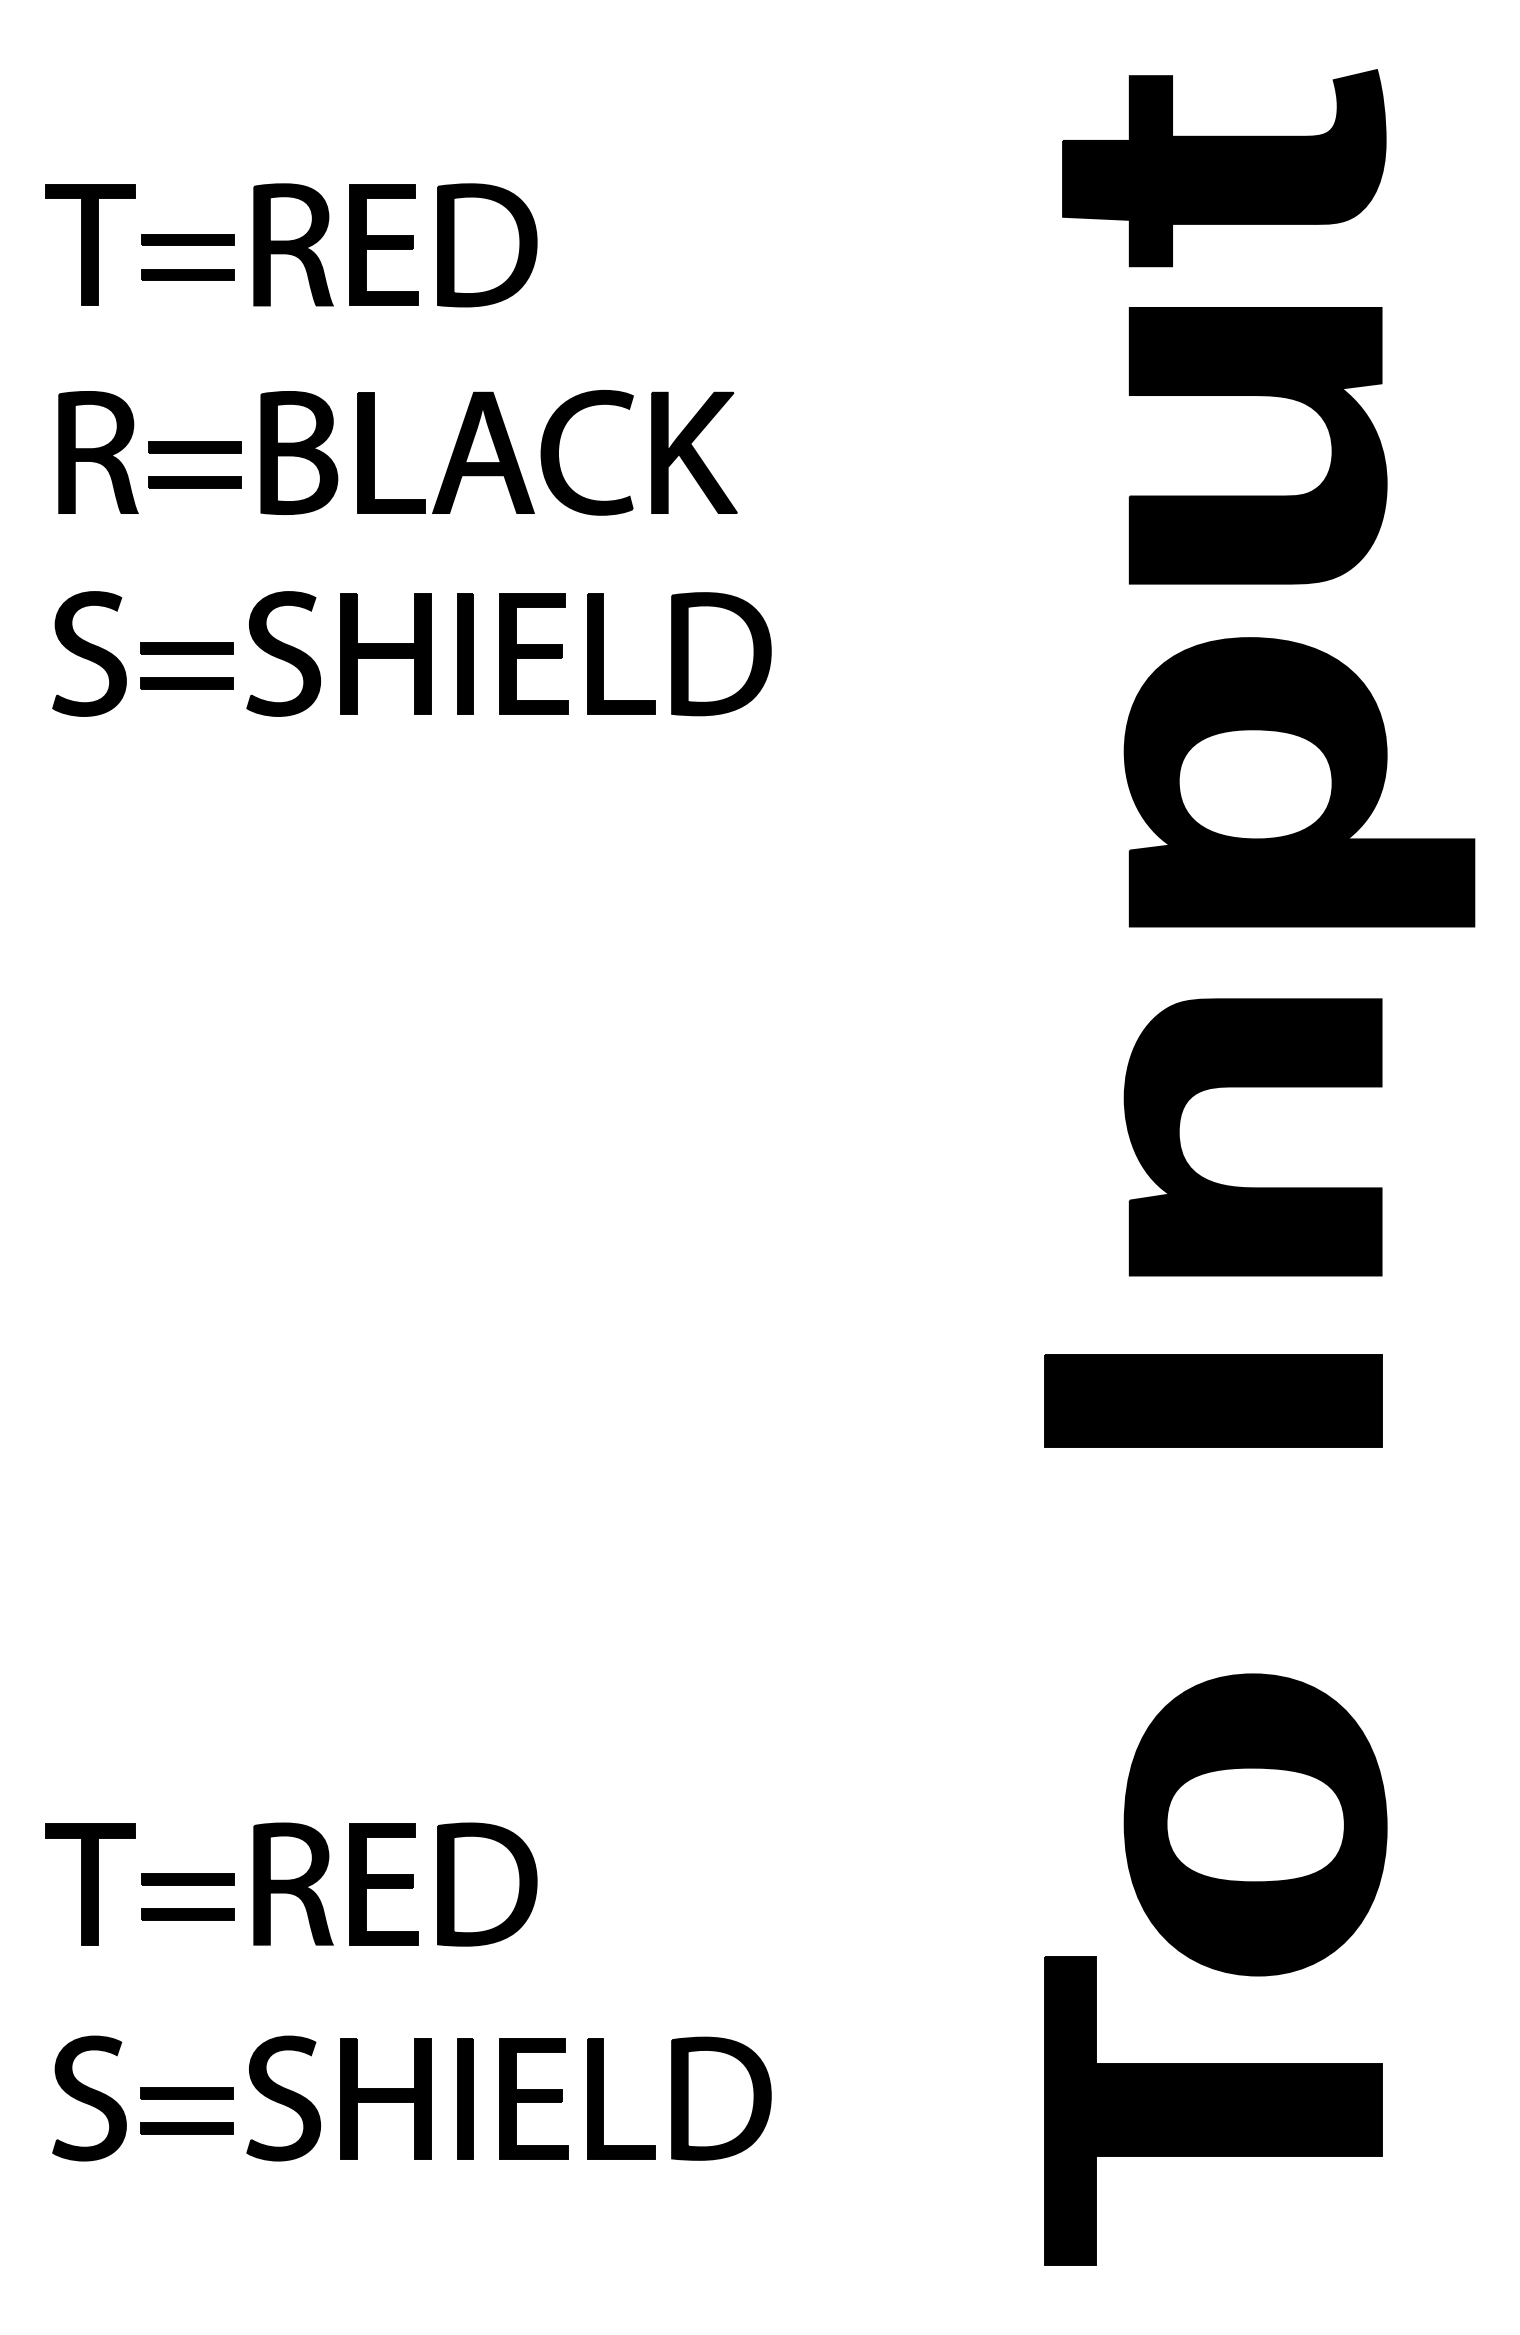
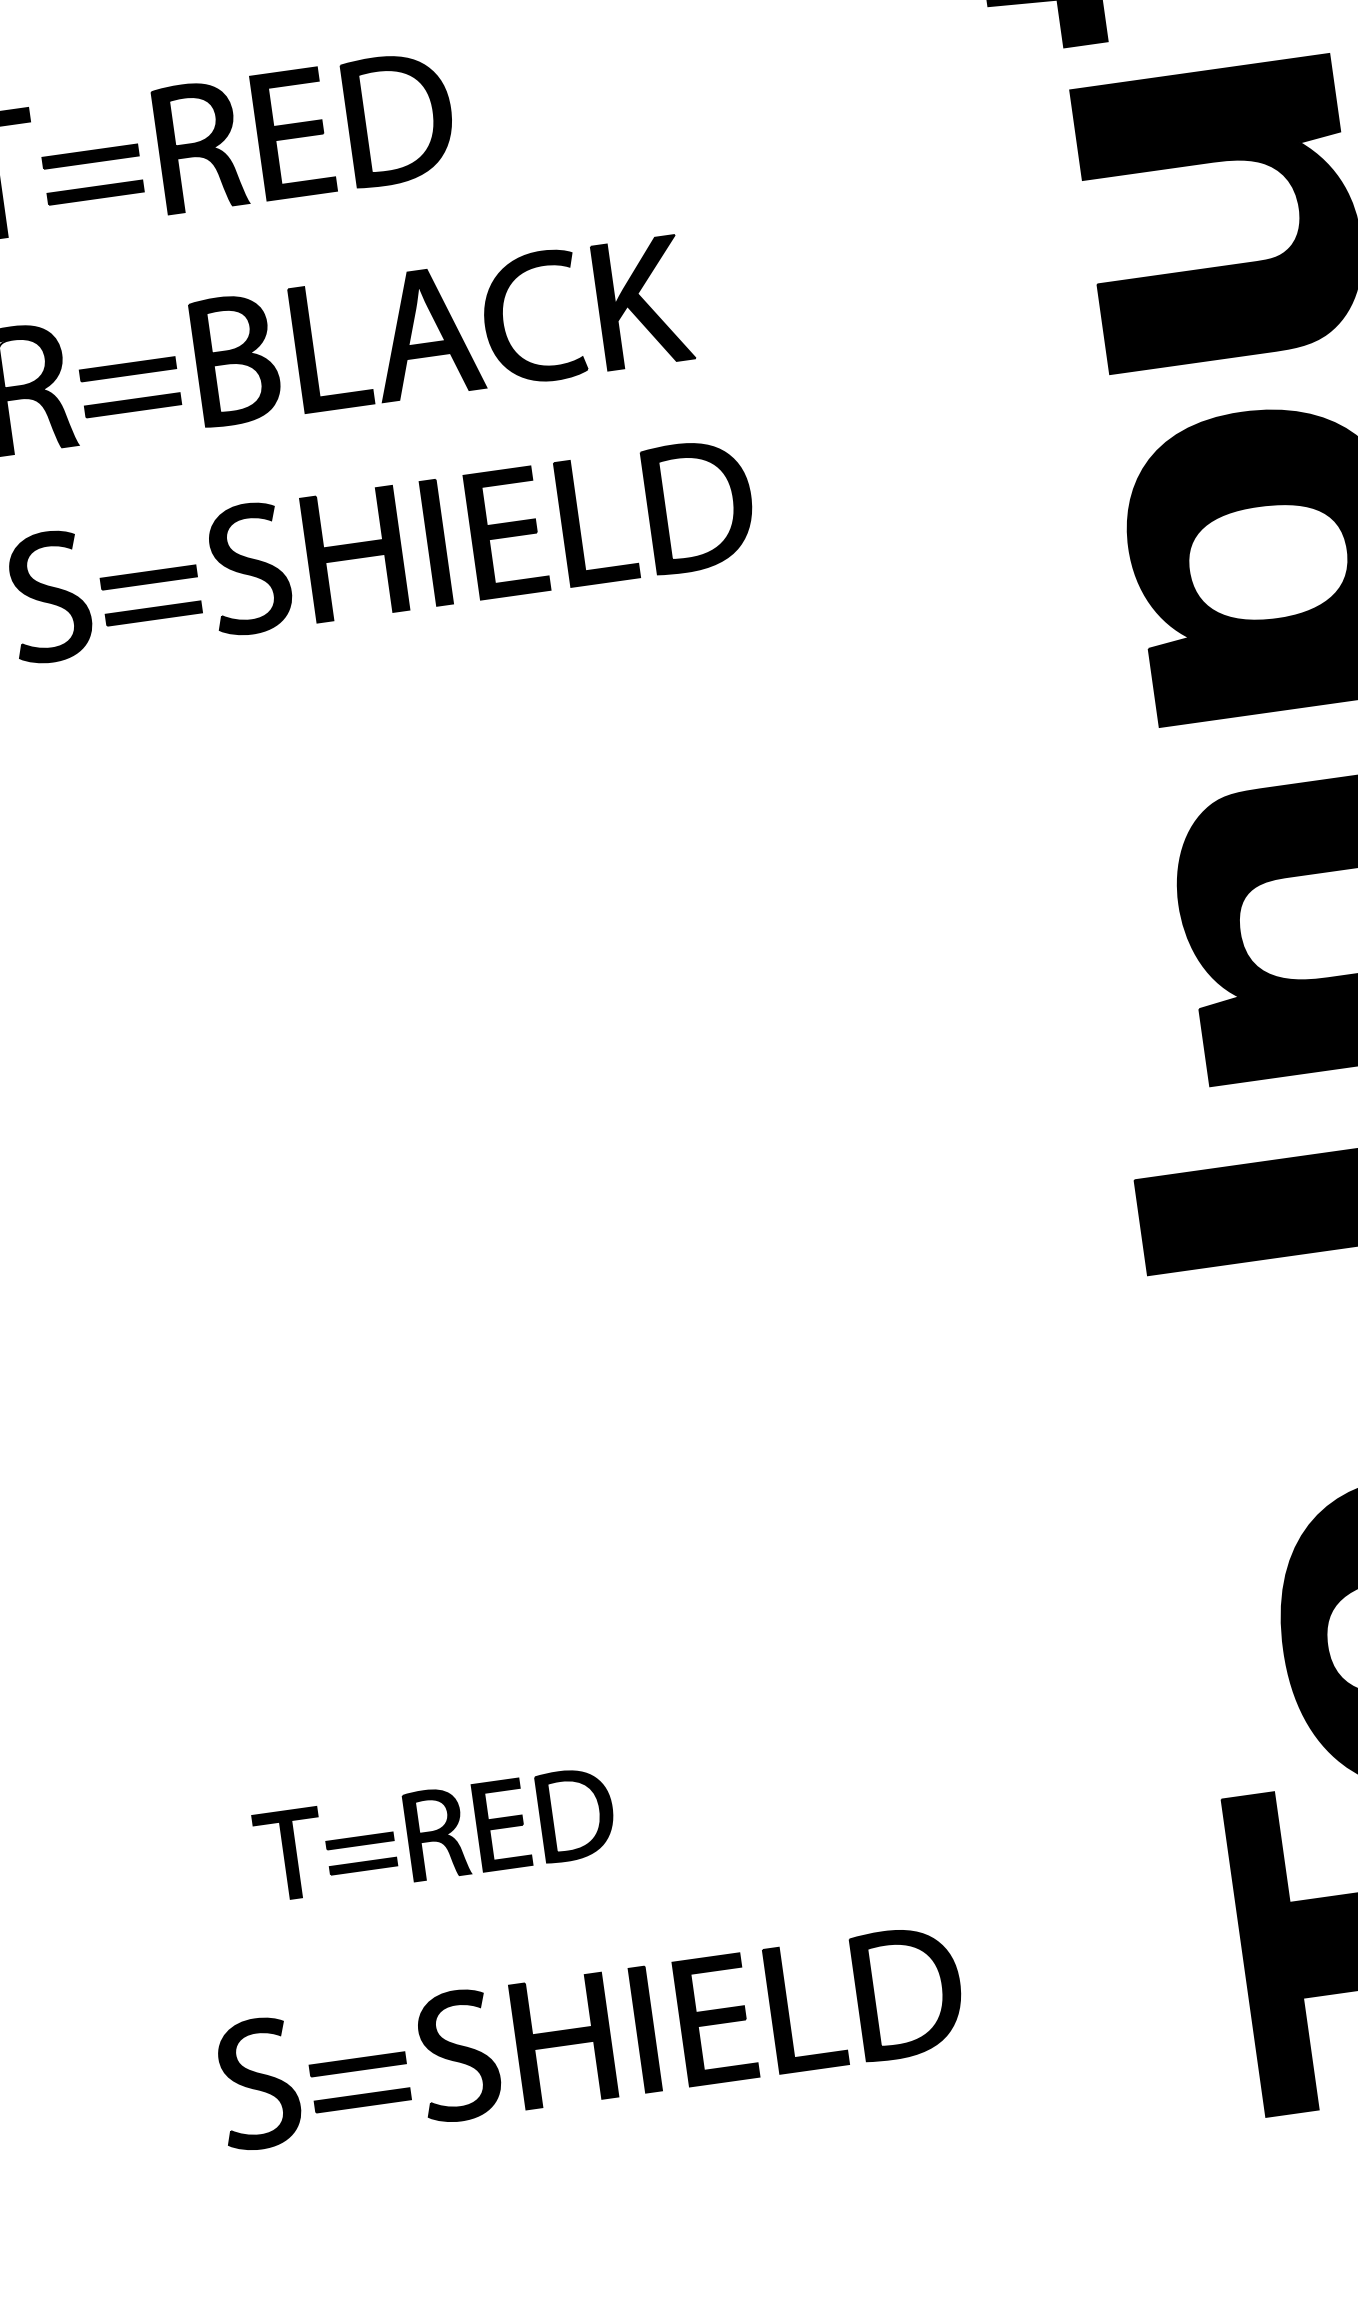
part: (291, 1884) -> (435, 1834), size x0.7

